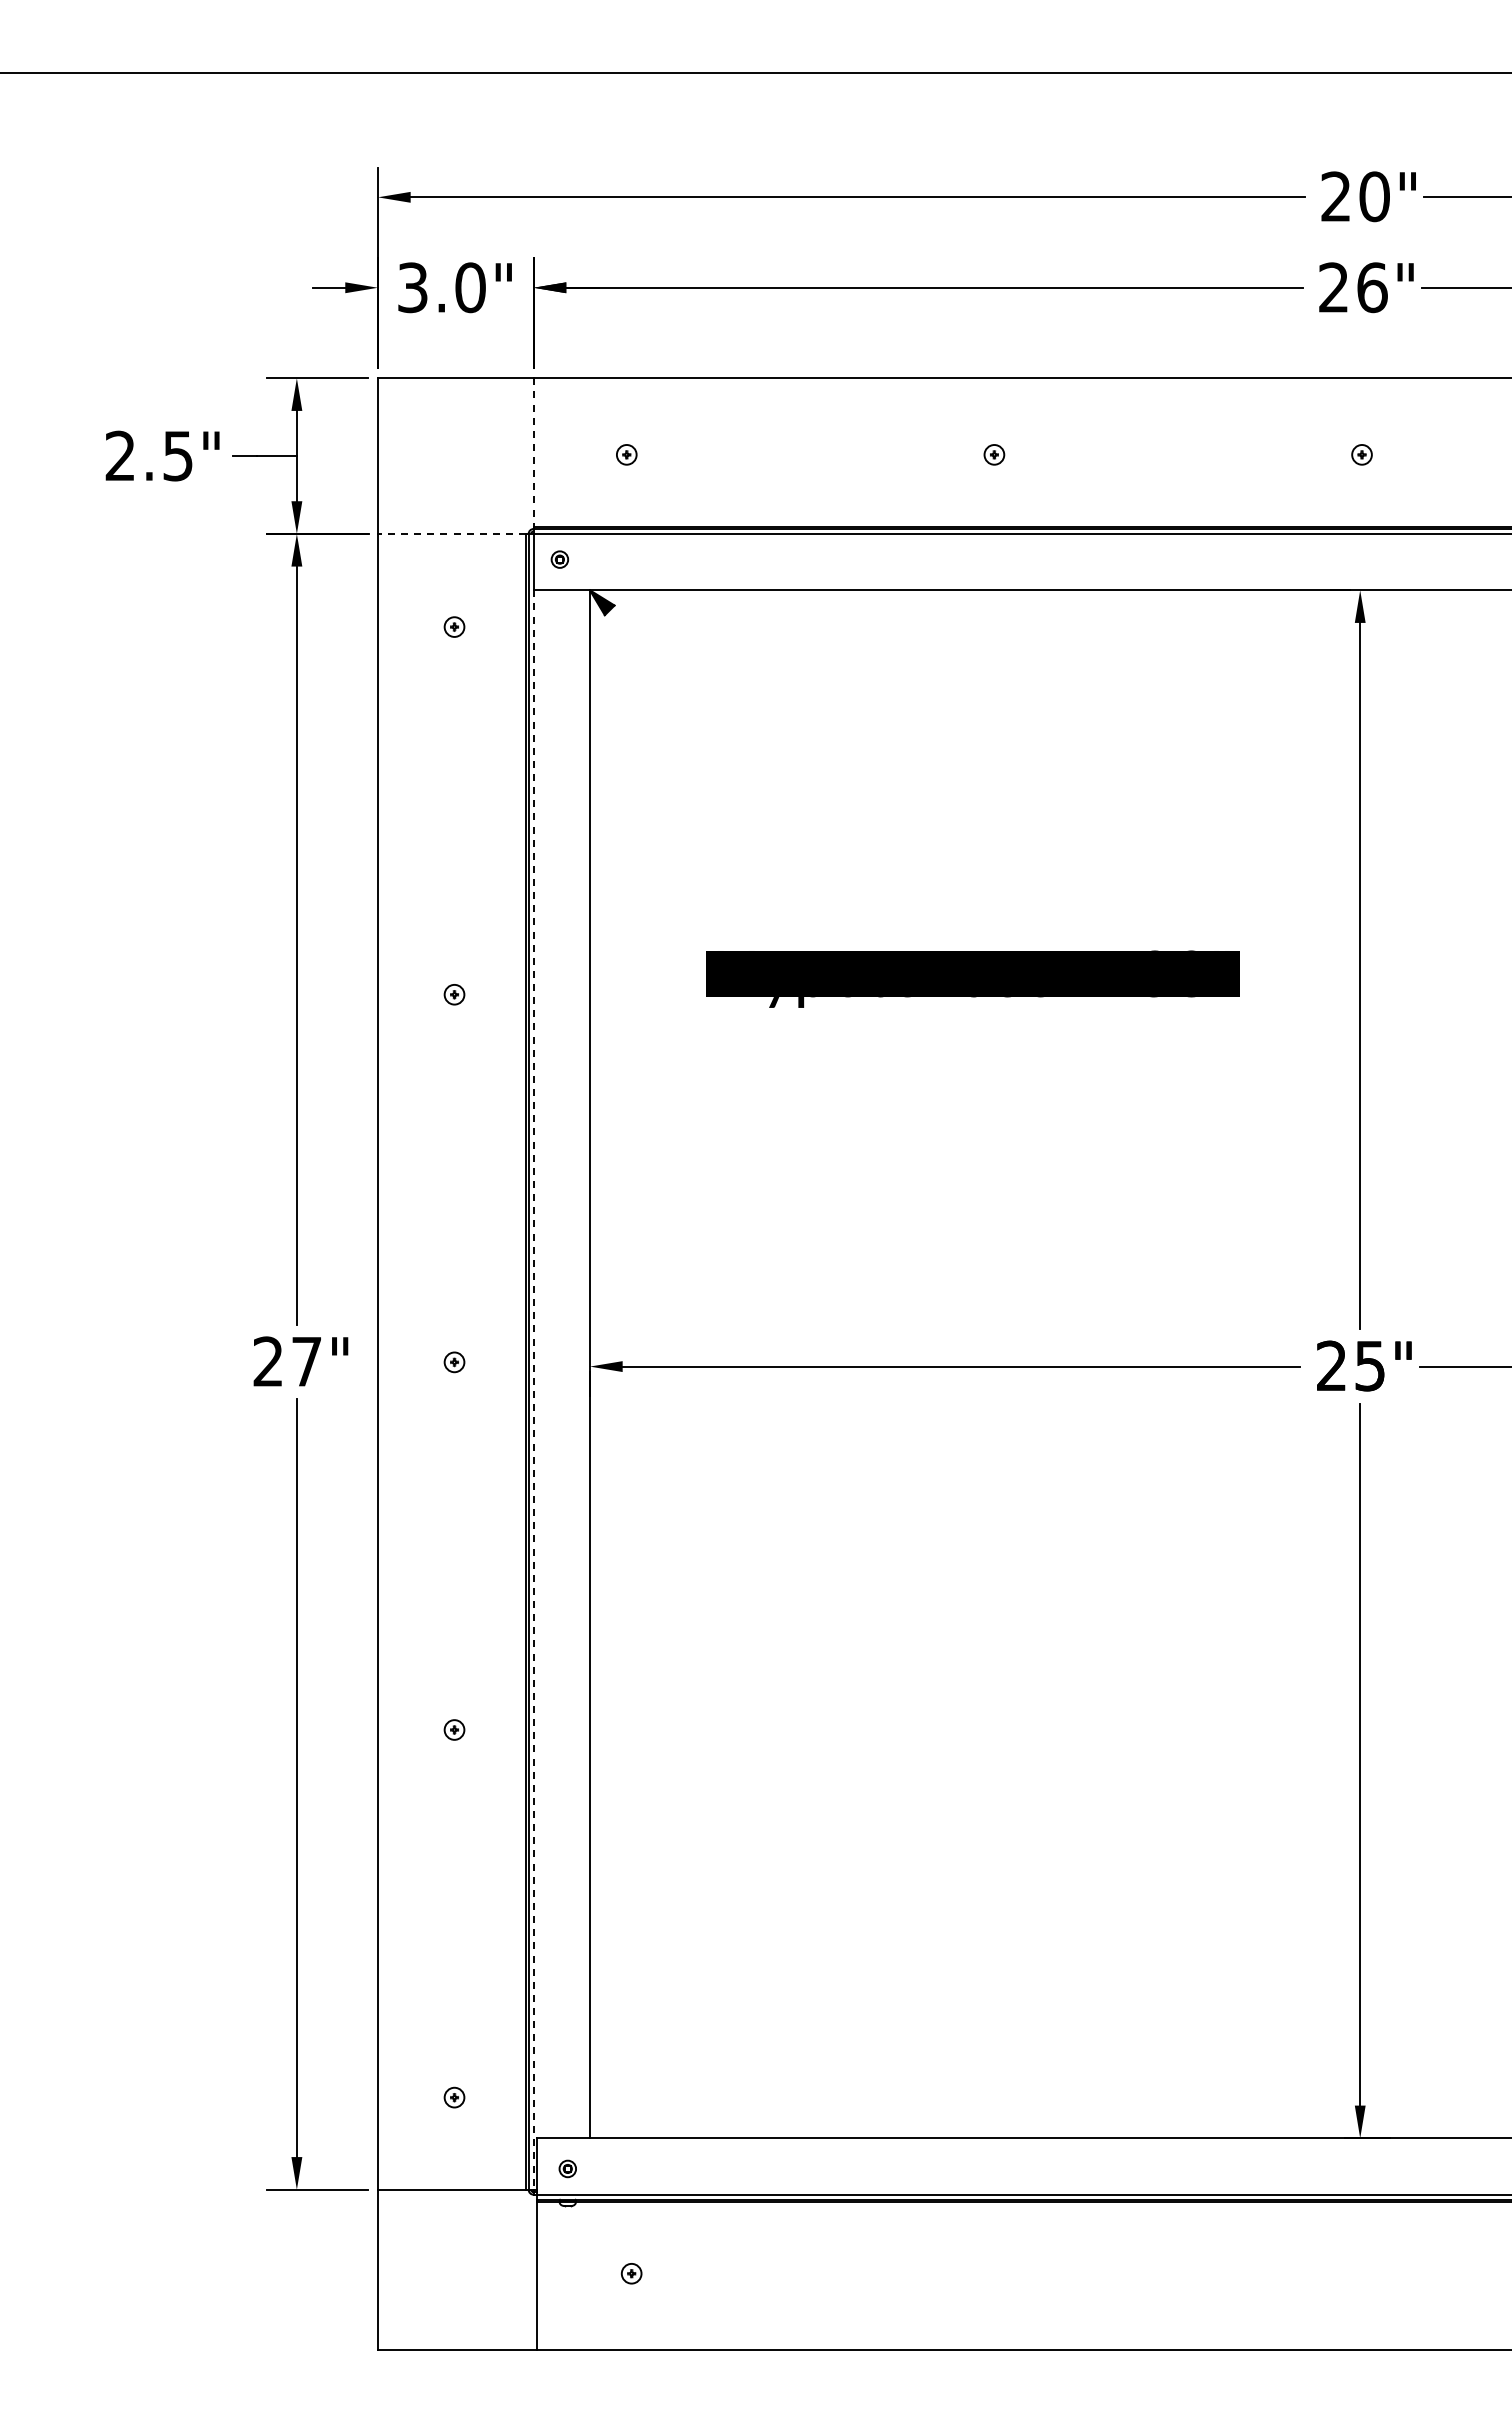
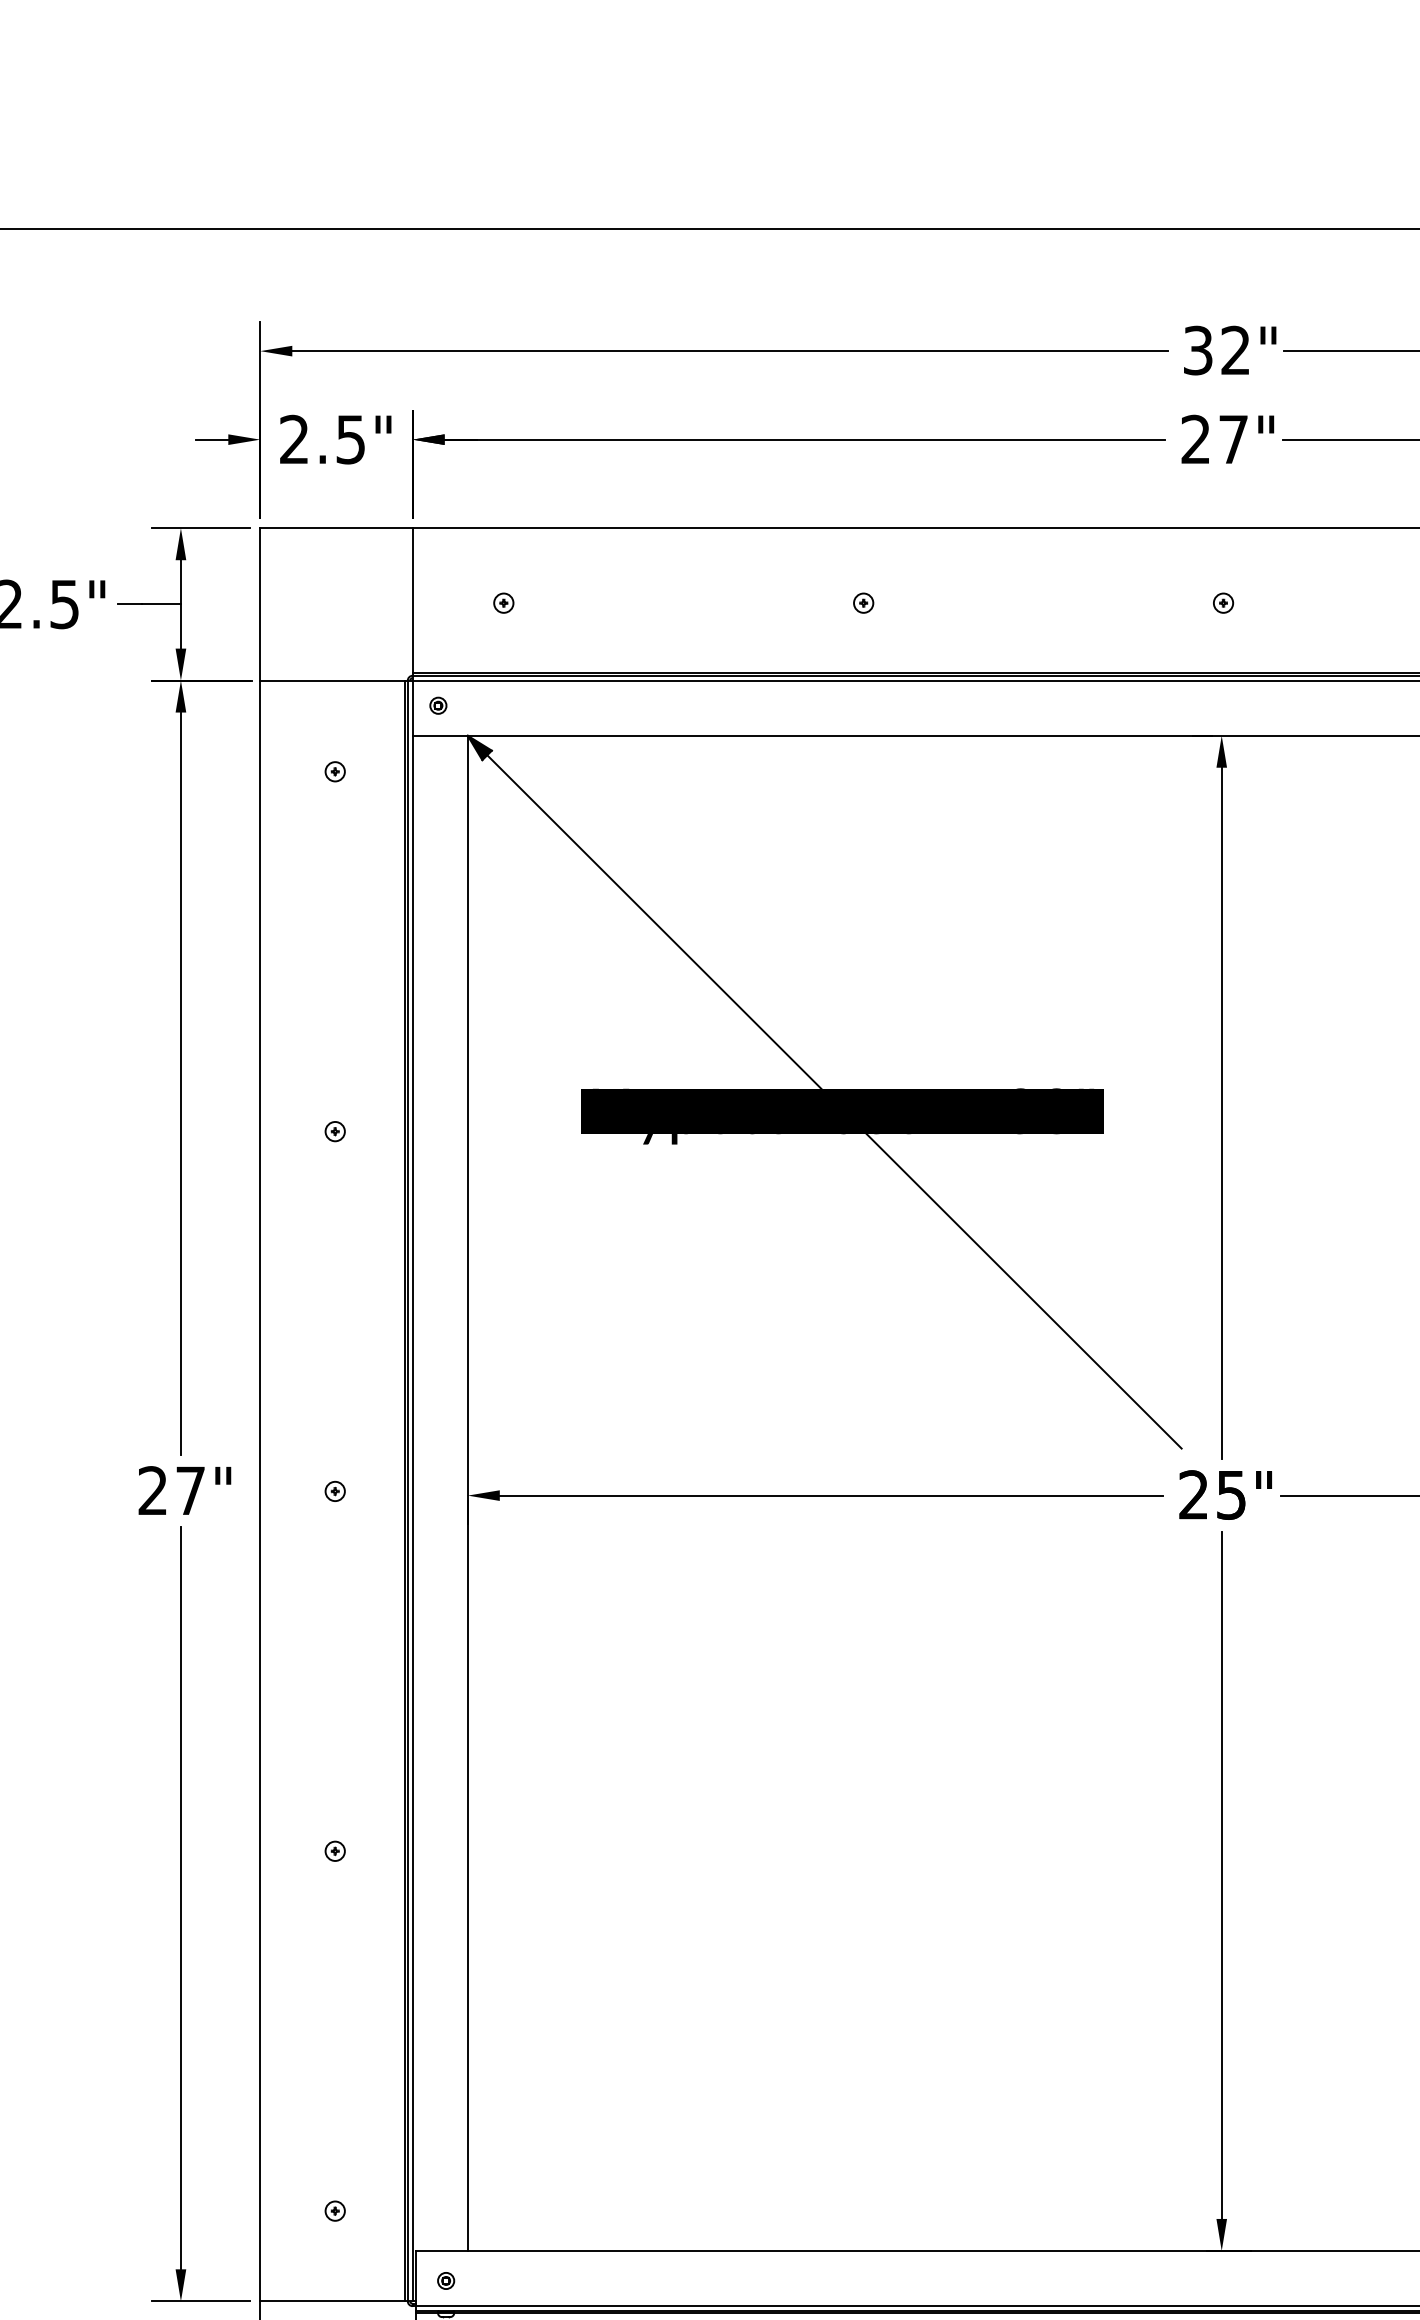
text: (1355, 196) -> (1217, 350), 20" -> 32"
text: (441, 287) -> (322, 439), 3.0" -> 2.5"
text: (1372, 287) -> (1233, 439), 26" -> 27"
line: (533, 452) -> (412, 600), dashed -> solid
line: (451, 533) -> (332, 680), dashed -> solid
line: (964, 964) -> (834, 1102), added
line: (533, 1390) -> (412, 1519), dashed -> solid

